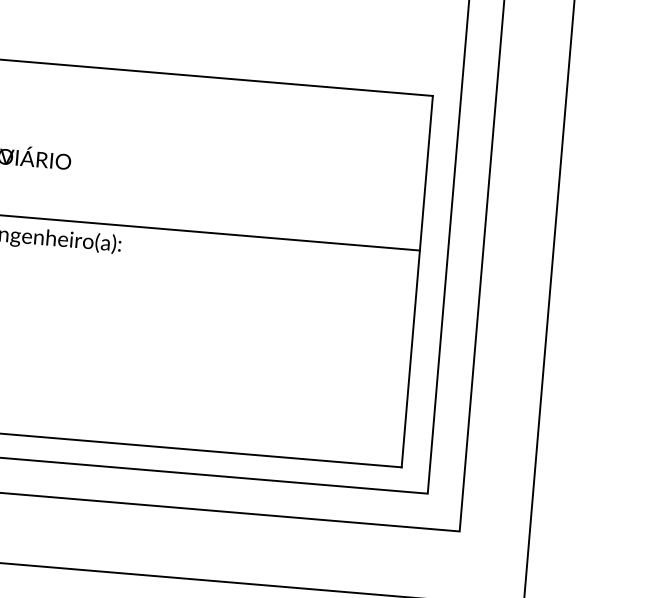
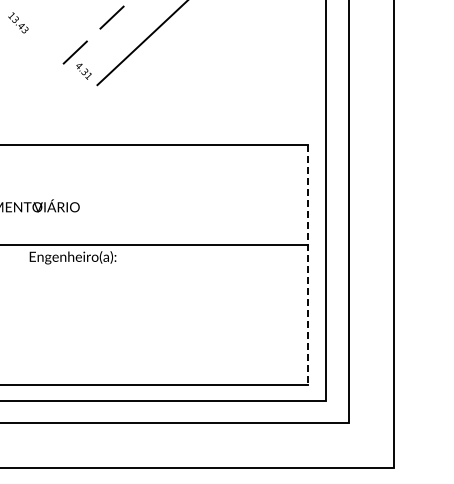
line: (417, 282) -> (308, 265), solid -> dashed

